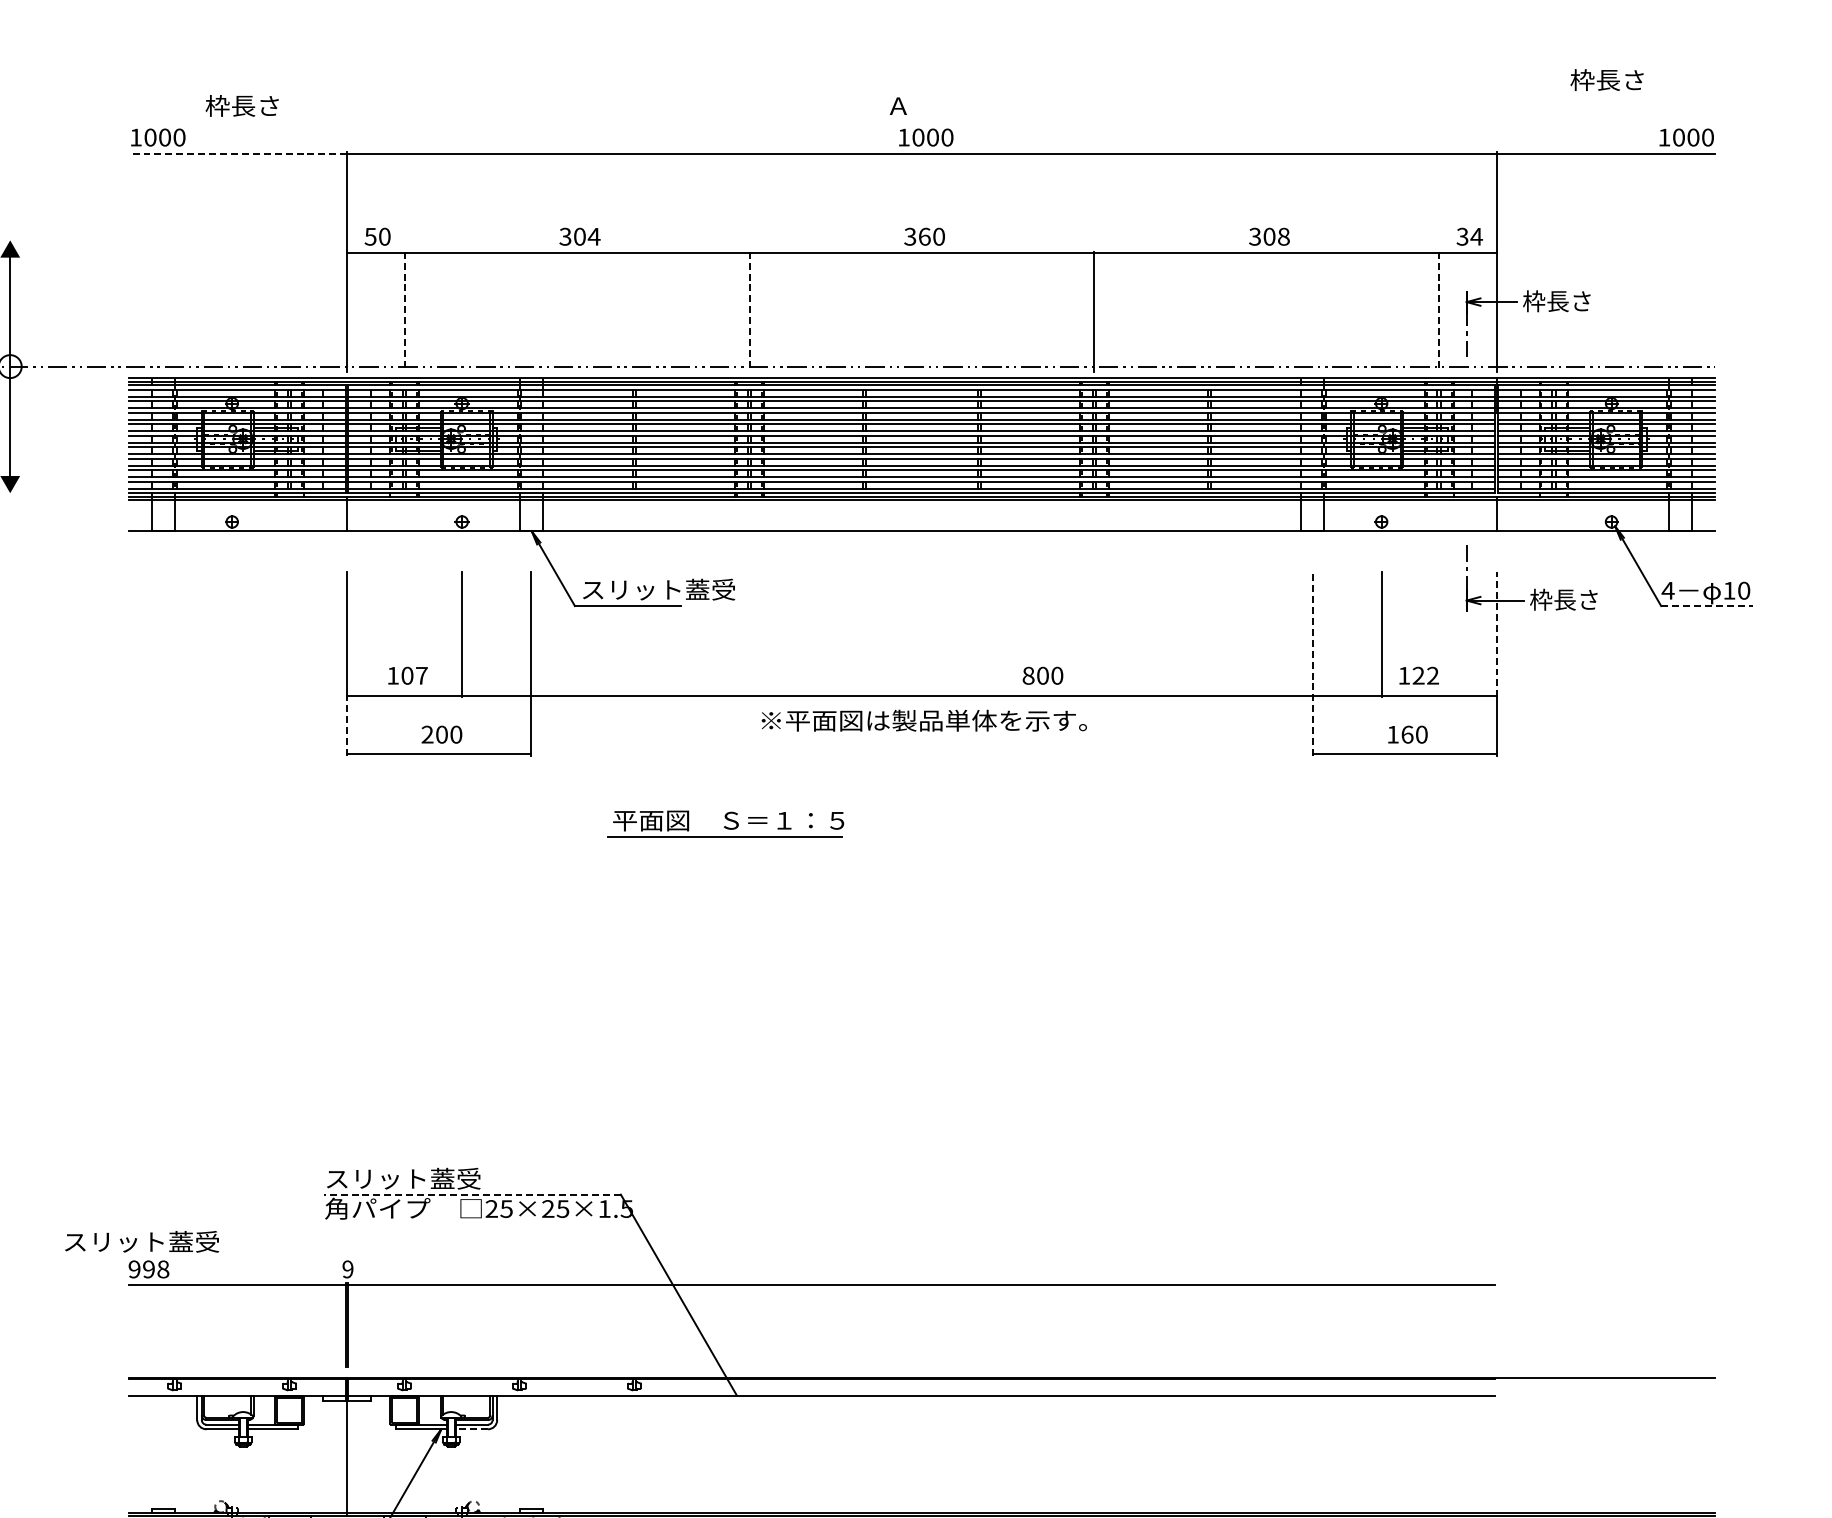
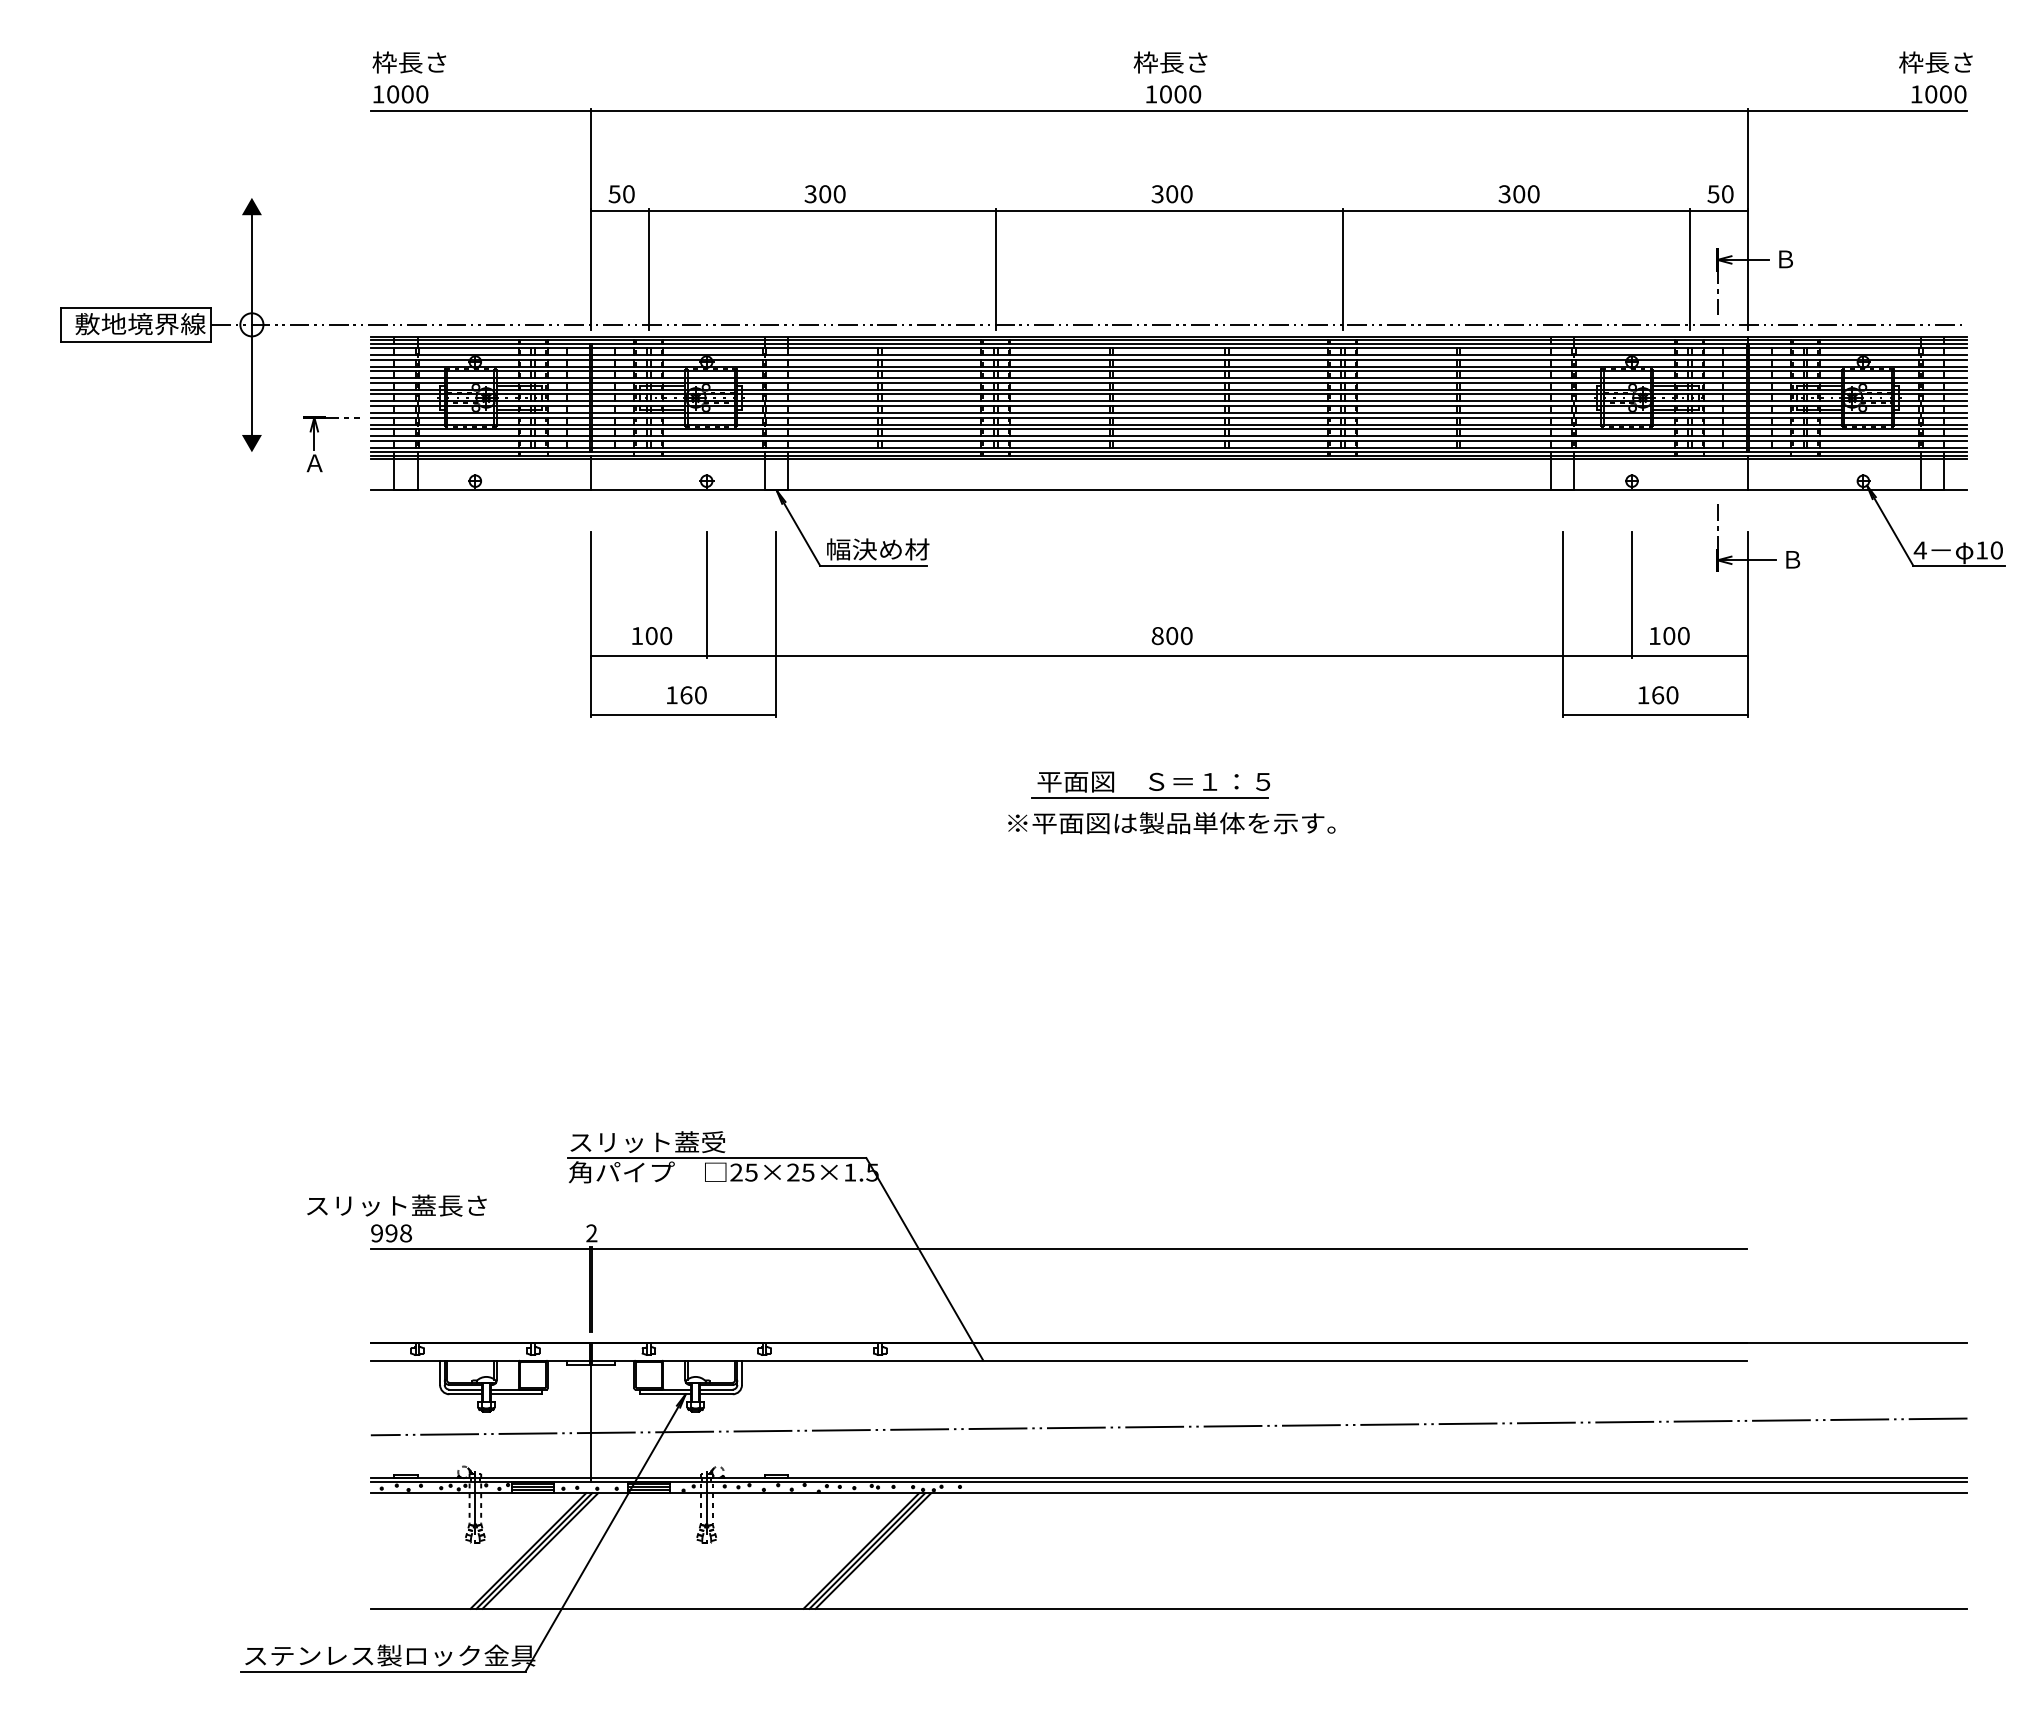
text: (1606, 80) -> (1935, 62), moved
text: (242, 105) -> (409, 62), moved
text: (923, 105) -> (1170, 62), Ａ -> 枠長さ
line: (238, 154) -> (481, 111), dashed -> solid
text: (1283, 236) -> (1533, 193), 308 -> 300
text: (594, 237) -> (839, 194), 304 -> 300
text: (925, 237) -> (1172, 194), 360 -> 300
text: (1469, 237) -> (1720, 194), 34 -> 50
text: (1557, 301) -> (1808, 259), 枠長さ -> Ｂ
line: (404, 311) -> (648, 269), dashed -> solid
line: (749, 311) -> (995, 269), dashed -> solid
line: (1438, 311) -> (1689, 269), dashed -> solid
part: (72, 485) -> (314, 444), added
text: (658, 589) -> (904, 549), スリット蓋受 -> 幅決め材
text: (1563, 599) -> (1815, 559), 枠長さ -> Ｂ
line: (1707, 605) -> (1959, 565), dashed -> solid
line: (1496, 634) -> (1747, 594), dashed -> solid
line: (1312, 663) -> (1562, 623), dashed -> solid
text: (422, 676) -> (666, 636), 107 -> 100
text: (1042, 676) -> (1171, 636), moved
text: (1425, 676) -> (1676, 636), 122 -> 100
text: (924, 721) -> (1171, 823), moved
line: (347, 724) -> (591, 685), dashed -> solid
text: (435, 734) -> (679, 695), 200 -> 160
part: (725, 823) -> (1150, 784), moved
line: (471, 1195) -> (716, 1158), dashed -> solid
text: (219, 1241) -> (462, 1205), スリット蓋受 -> スリット蓋長さ
text: (347, 1269) -> (591, 1233), 9 -> 2
line: (471, 1429) -> (716, 1394), dashed -> solid
line: (921, 1461) -> (1168, 1426), added

